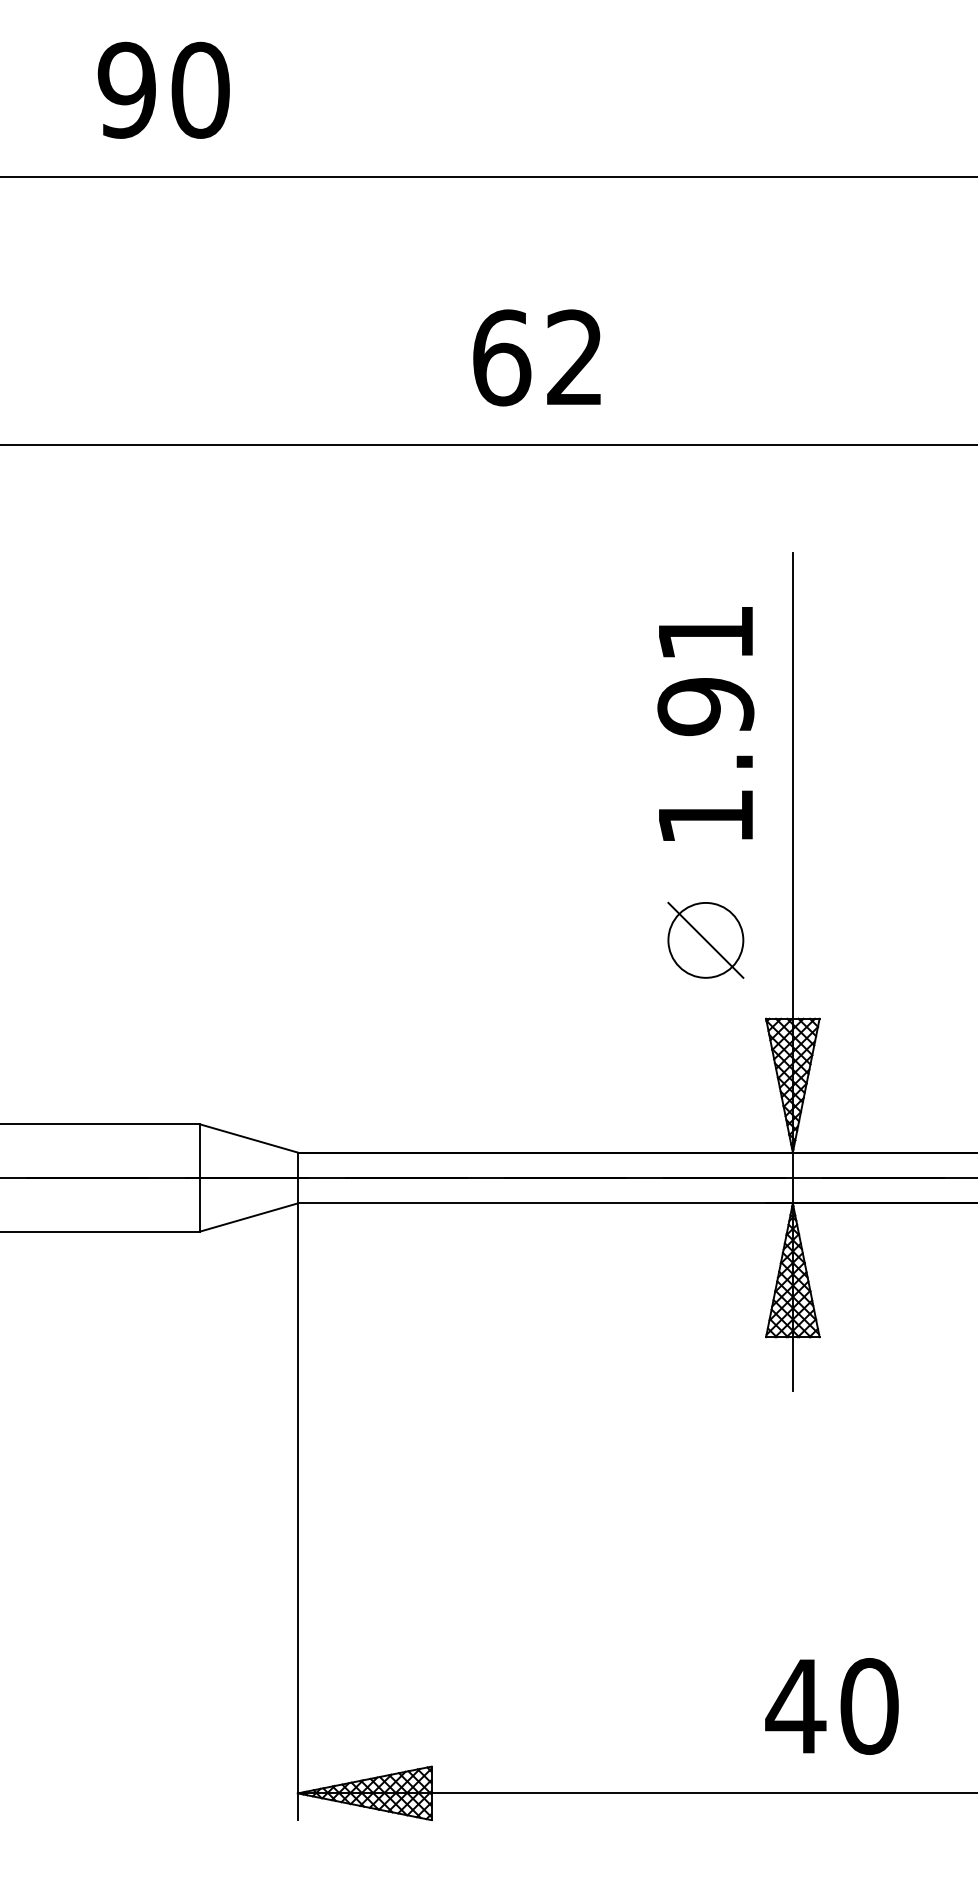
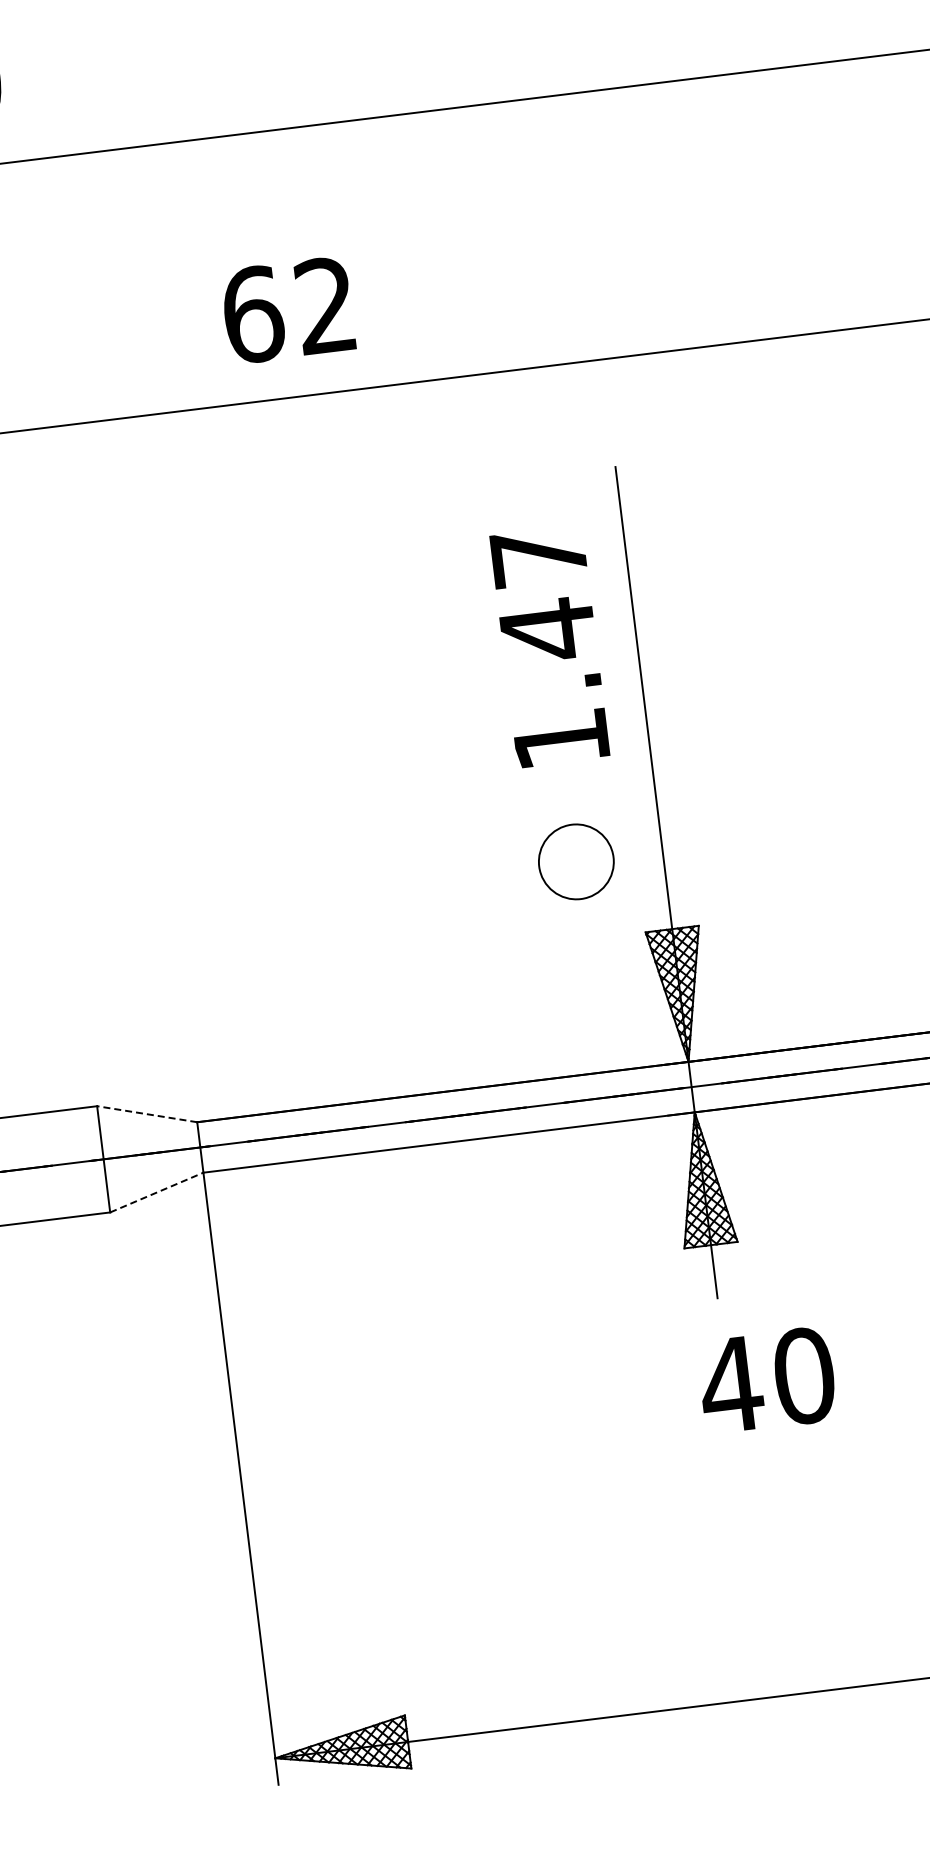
text: (536, 357) -> (287, 310), moved
text: (705, 671) -> (543, 595), 1.91 -> 1.47
line: (705, 939) -> (575, 861), removed
line: (249, 1138) -> (147, 1114), solid -> dashed
line: (249, 1217) -> (157, 1192), solid -> dashed
text: (831, 1706) -> (766, 1380), moved

